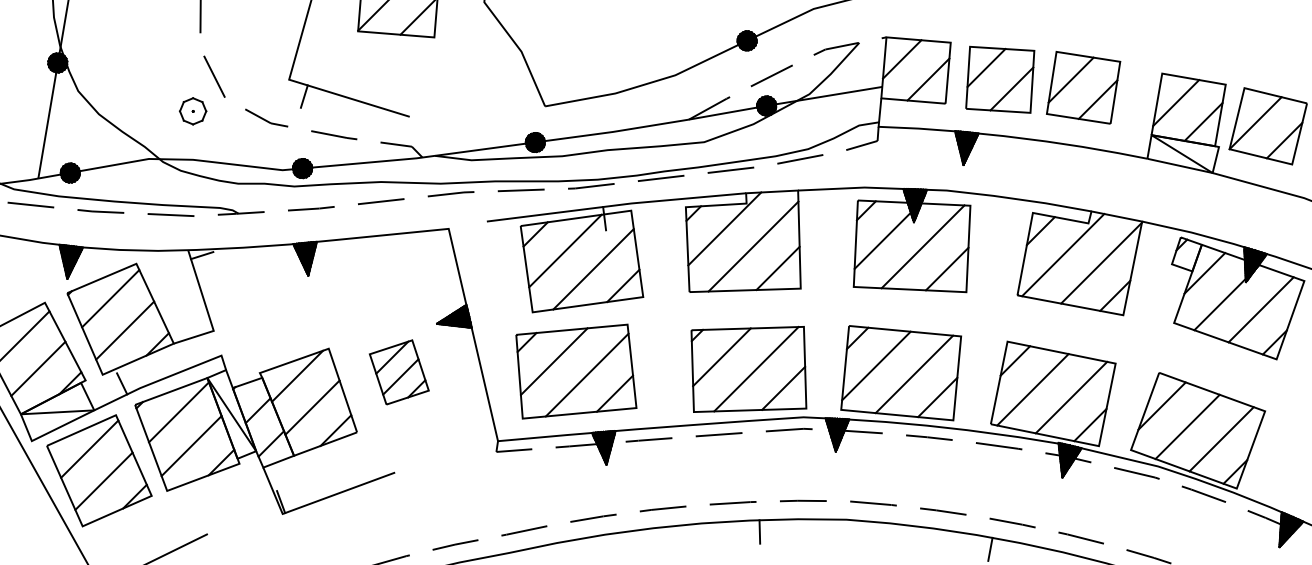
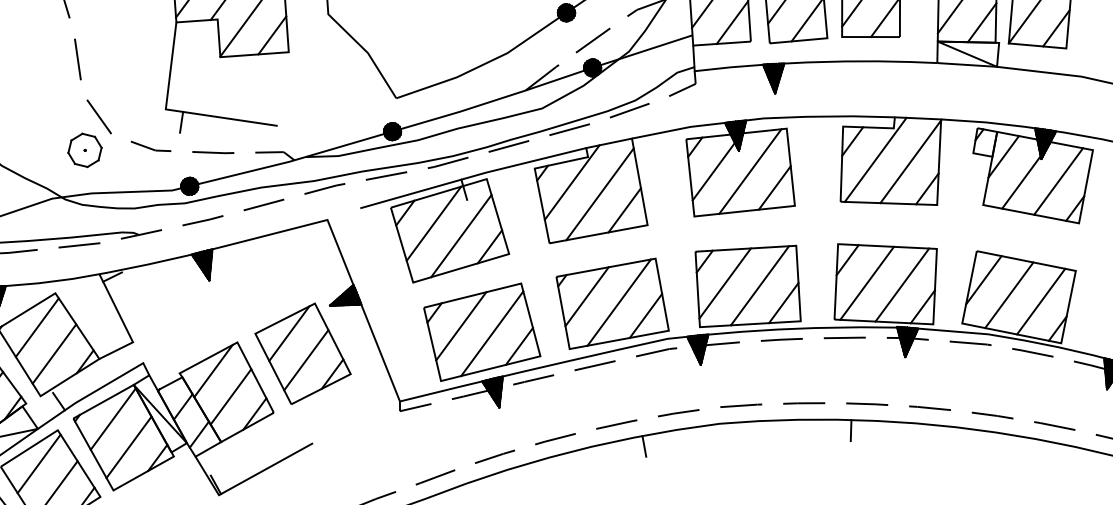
part: (192, 111) -> (84, 150), size x1.43
part: (576, 371) -> (482, 332), moved
part: (399, 372) -> (303, 353), size x1.67

